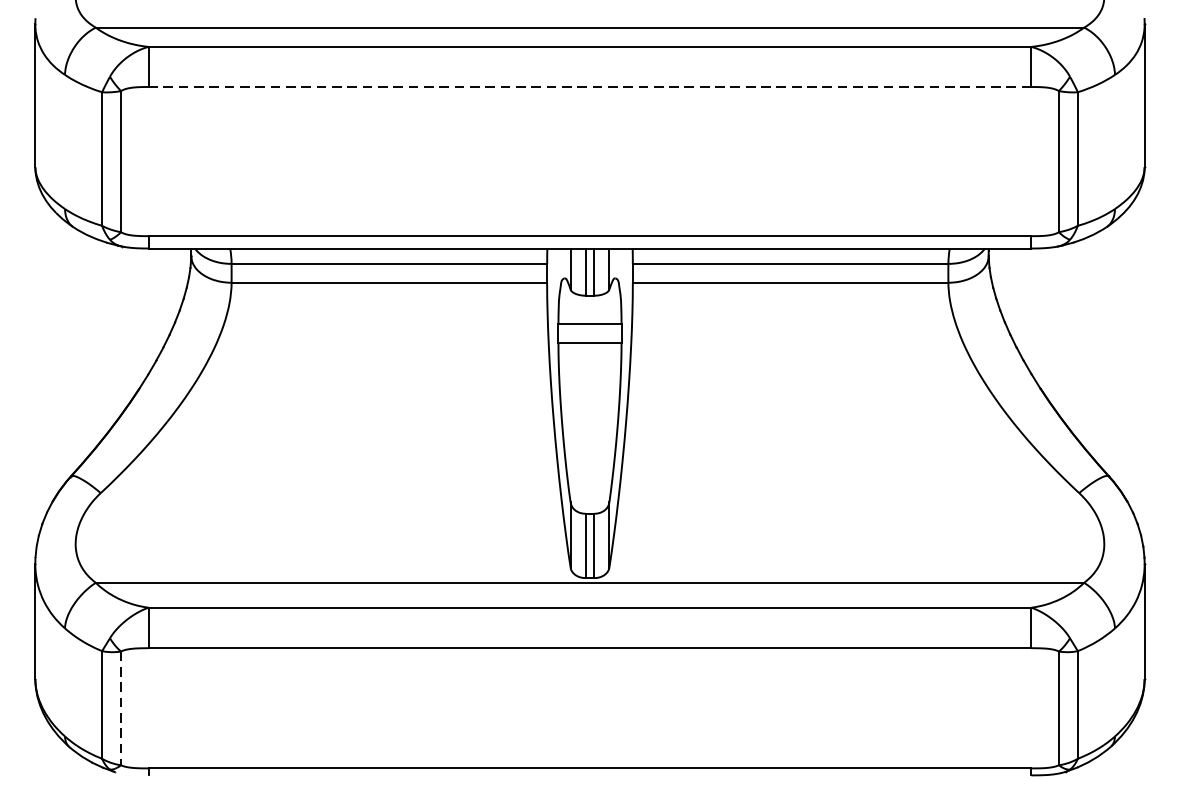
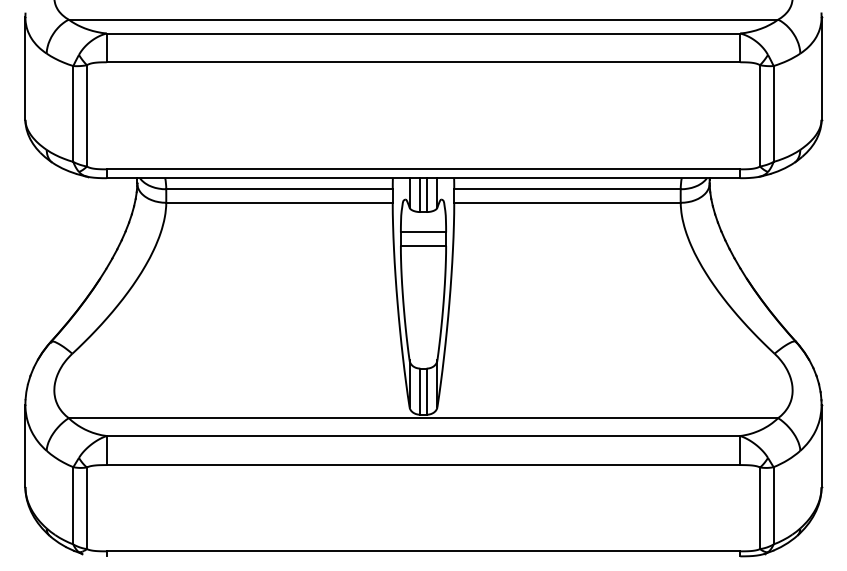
line: (590, 87) -> (423, 62), dashed -> solid
line: (120, 708) -> (86, 508), dashed -> solid

